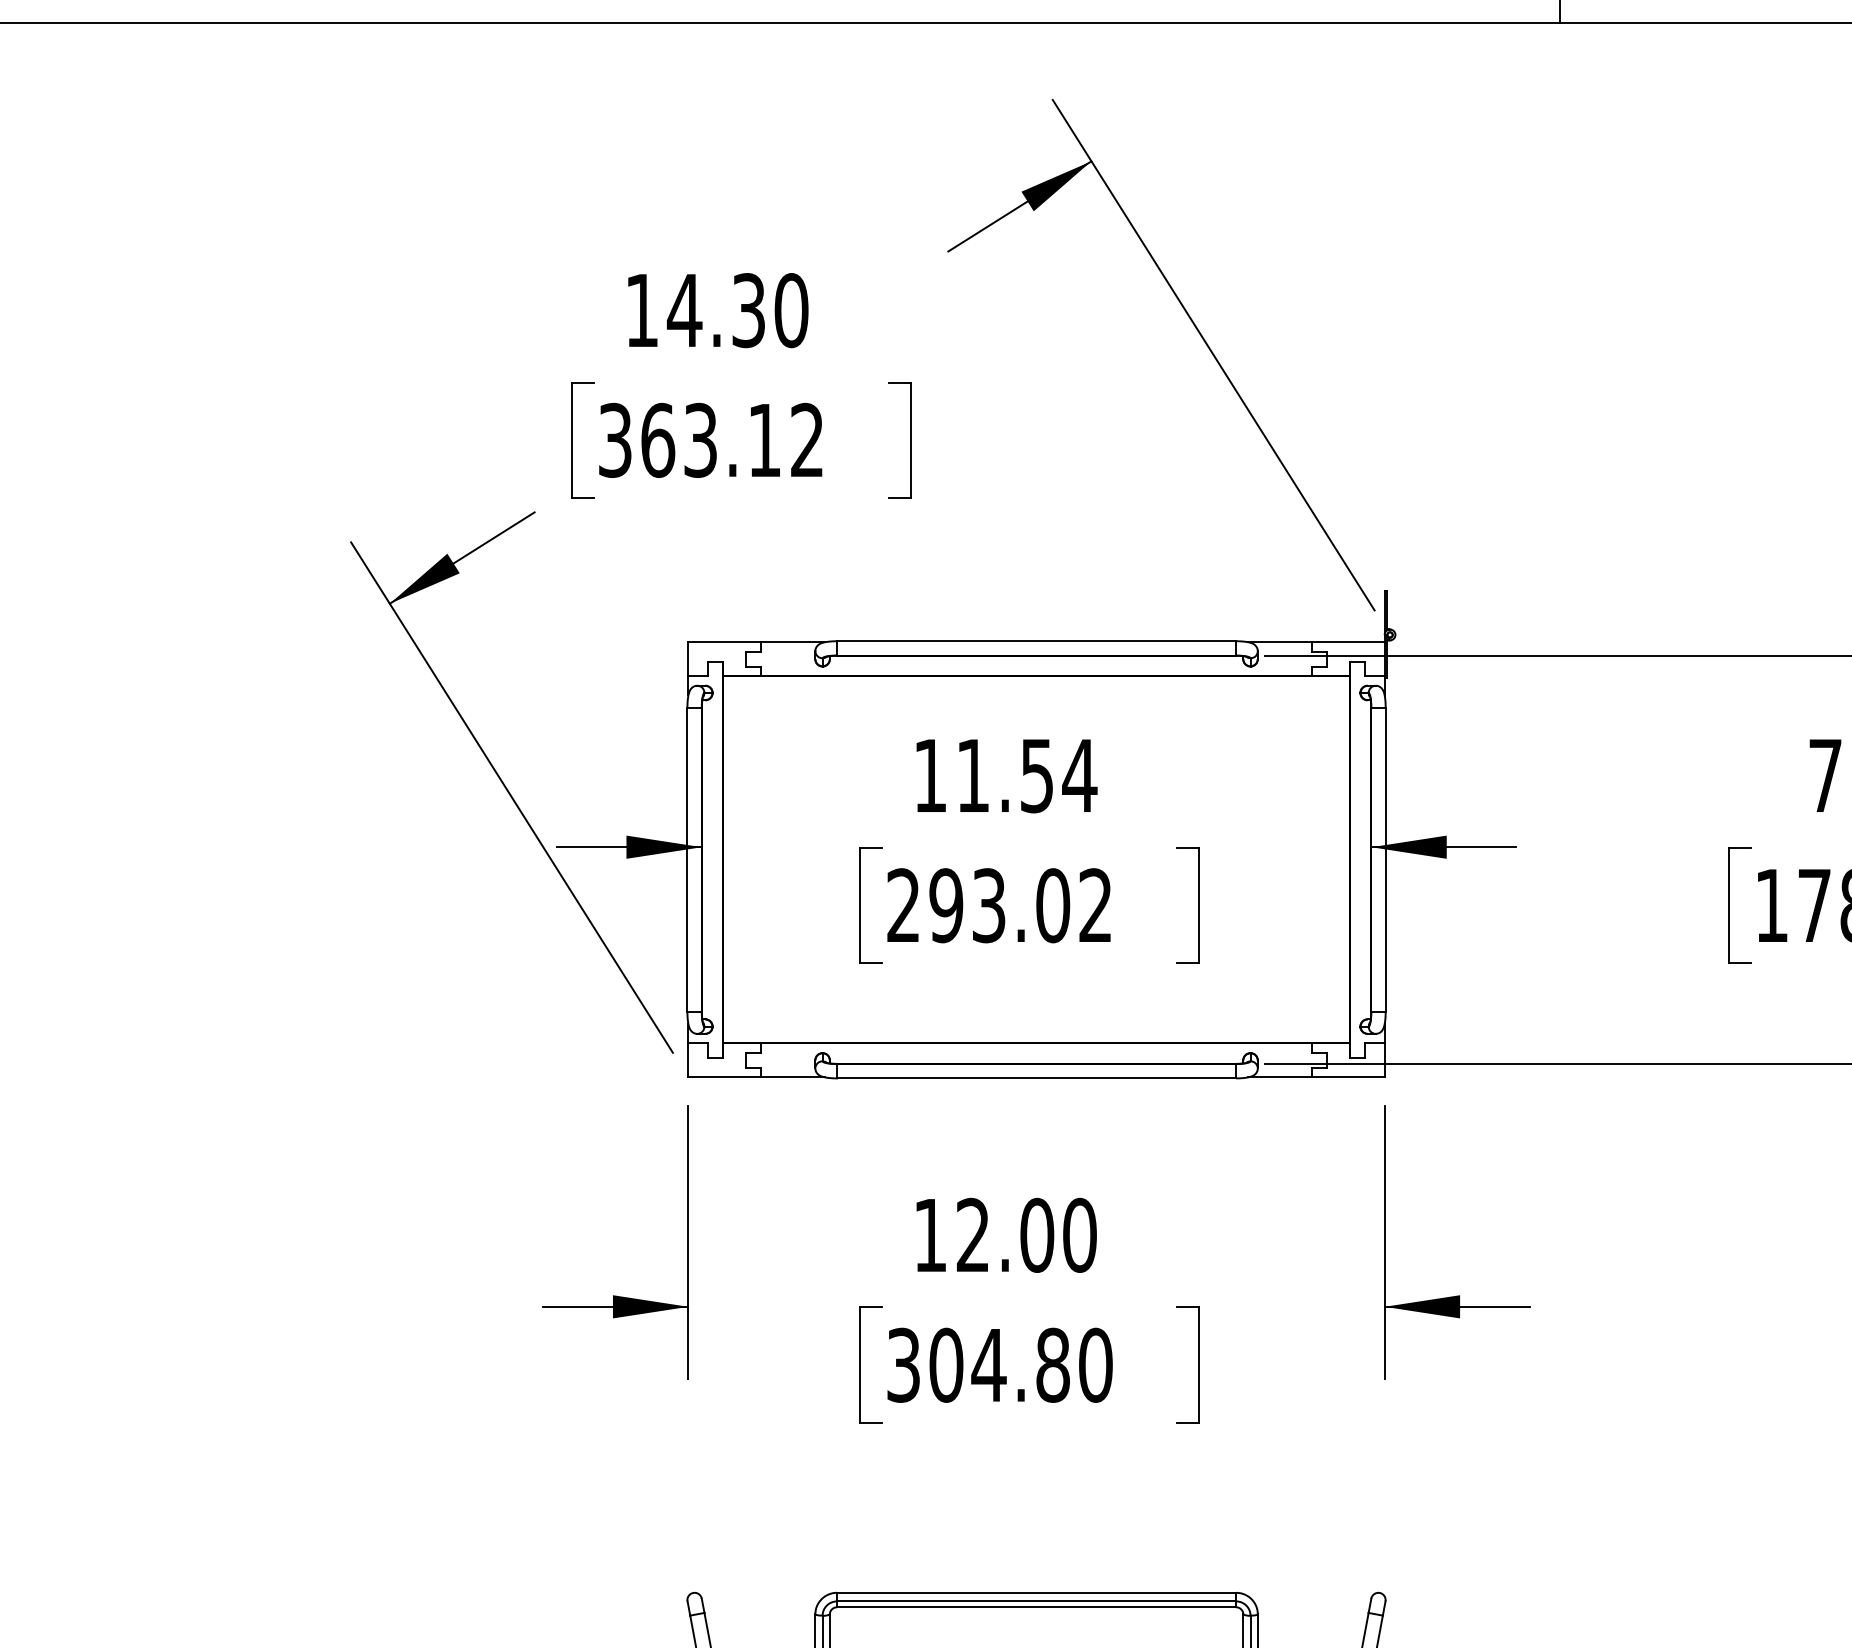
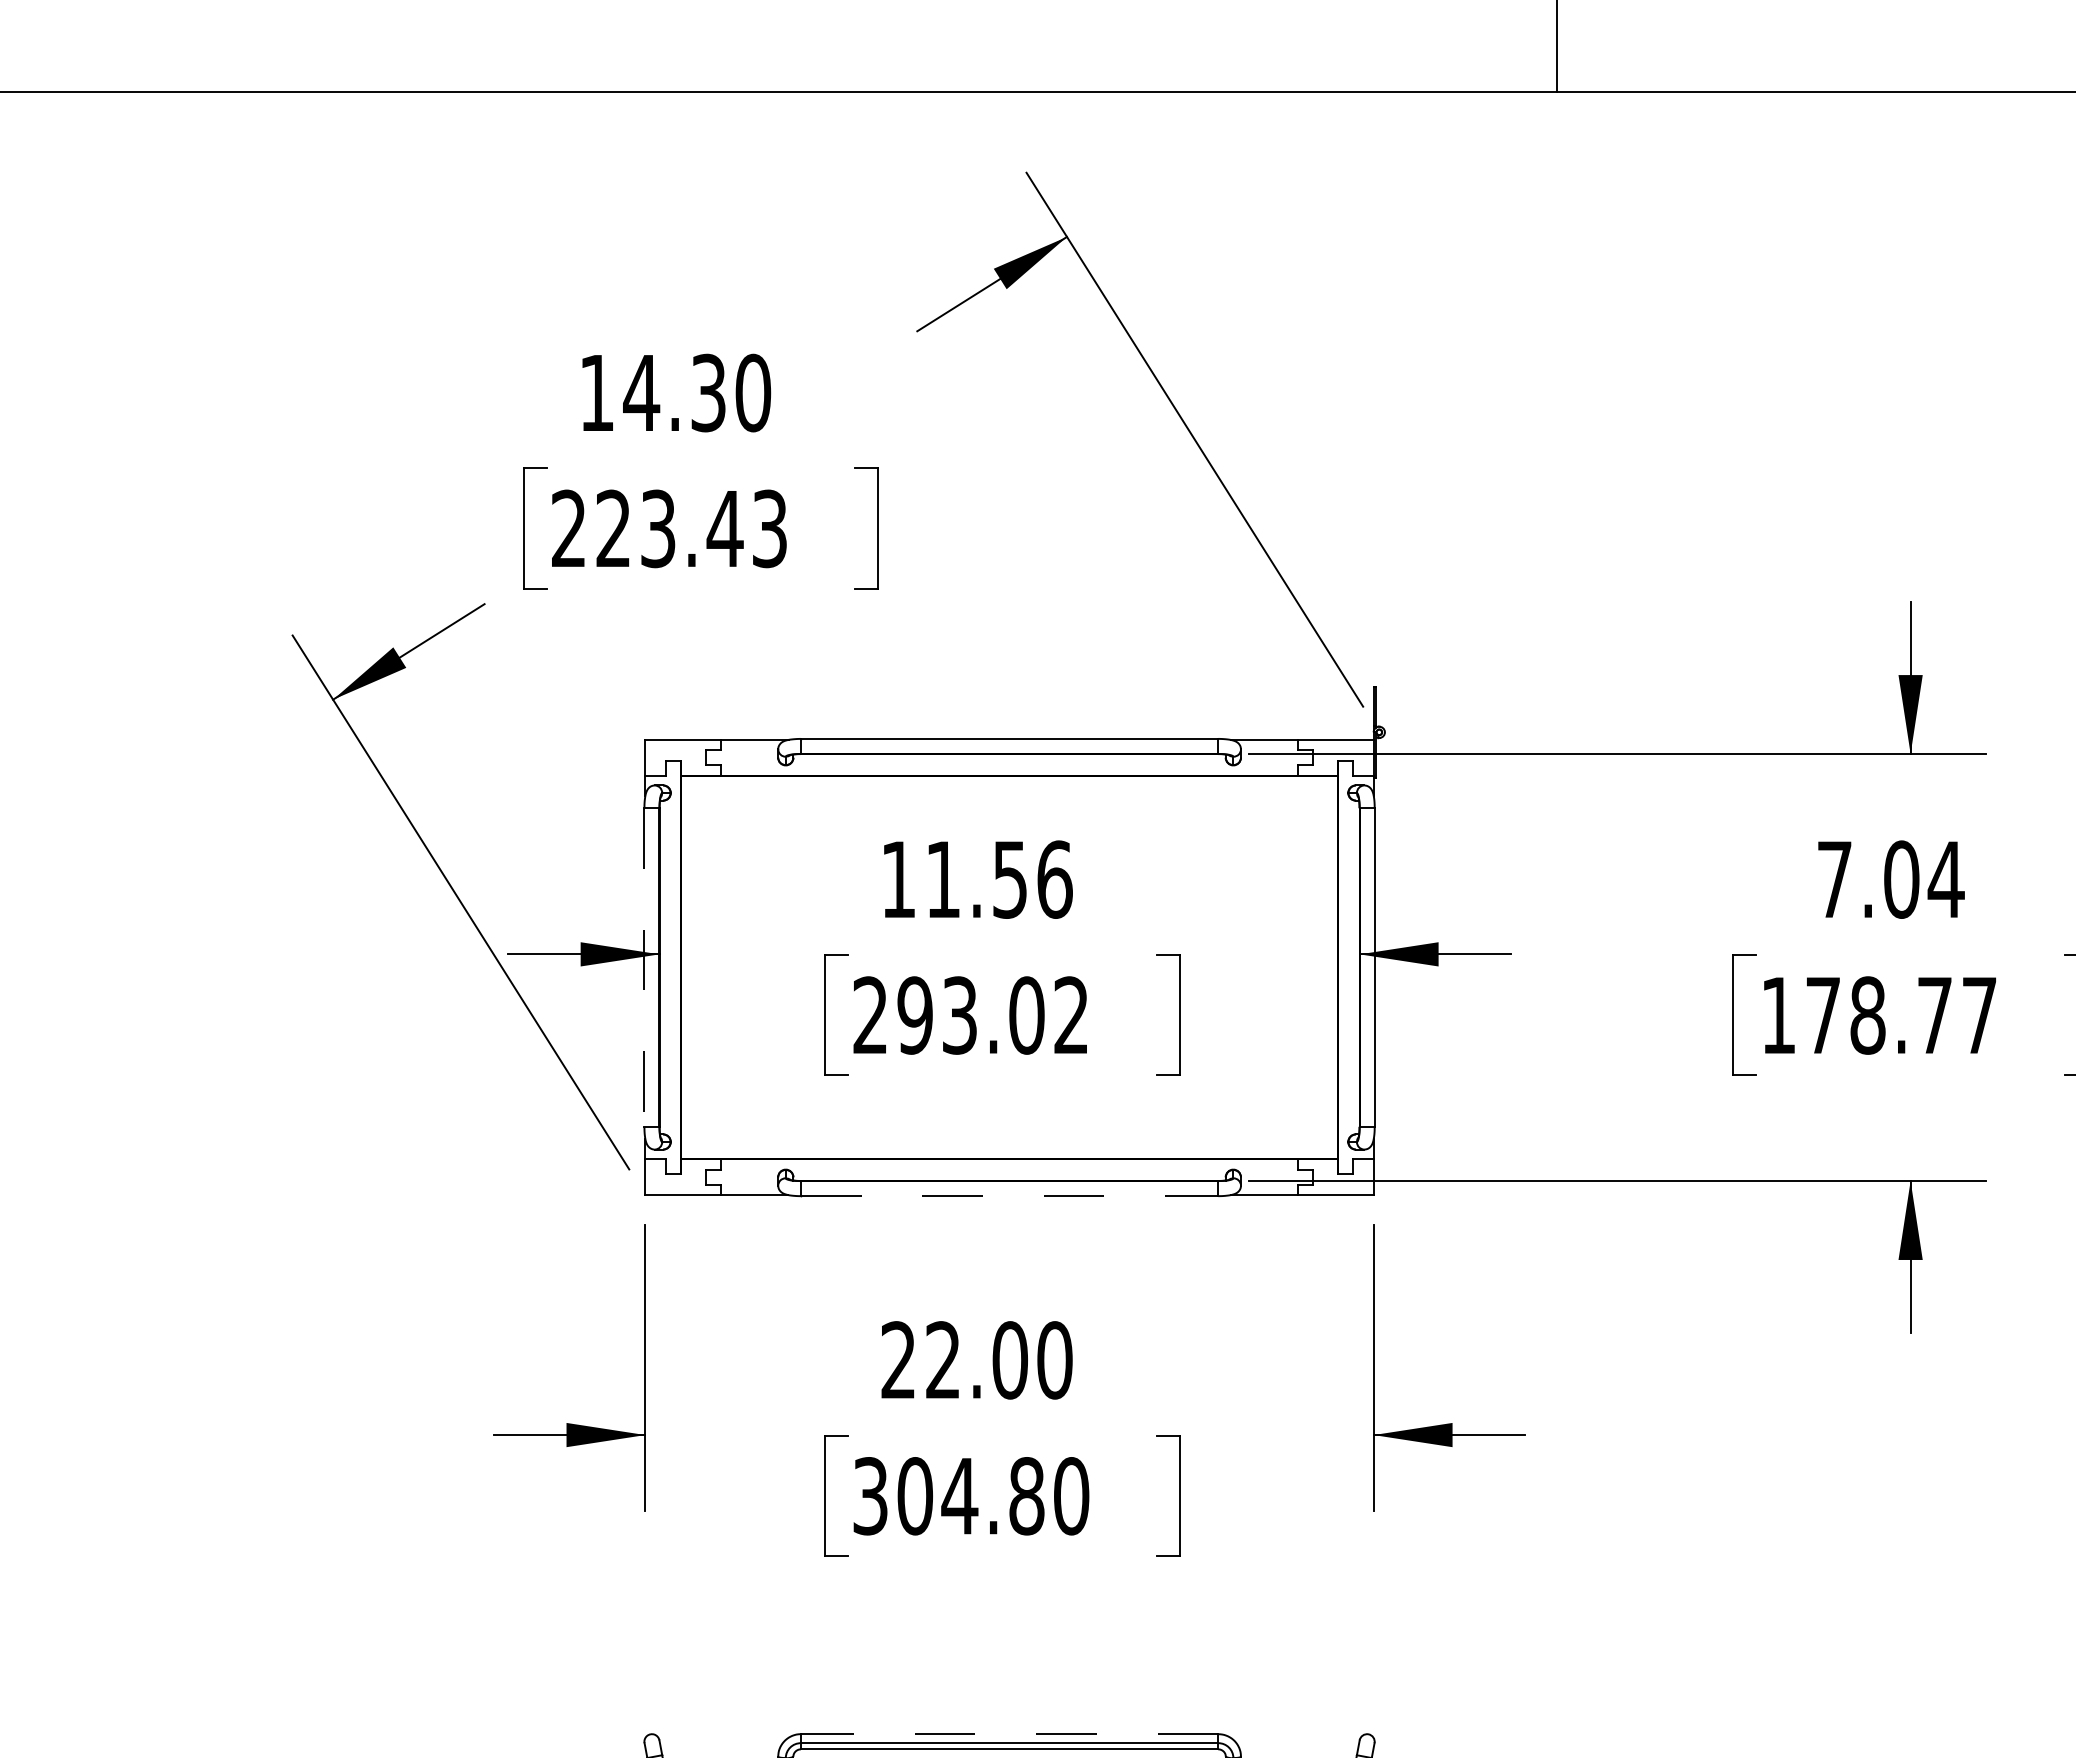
text: (711, 440) -> (669, 528), 363.12 -> 223.43
text: (1079, 775) -> (1054, 879), 11.54 -> 11.56
line: (687, 860) -> (644, 968), solid -> dashed
line: (1036, 1078) -> (1009, 1196), solid -> dashed
text: (929, 1234) -> (897, 1359), 12.00 -> 22.00
line: (1036, 1593) -> (1009, 1734), solid -> dashed

